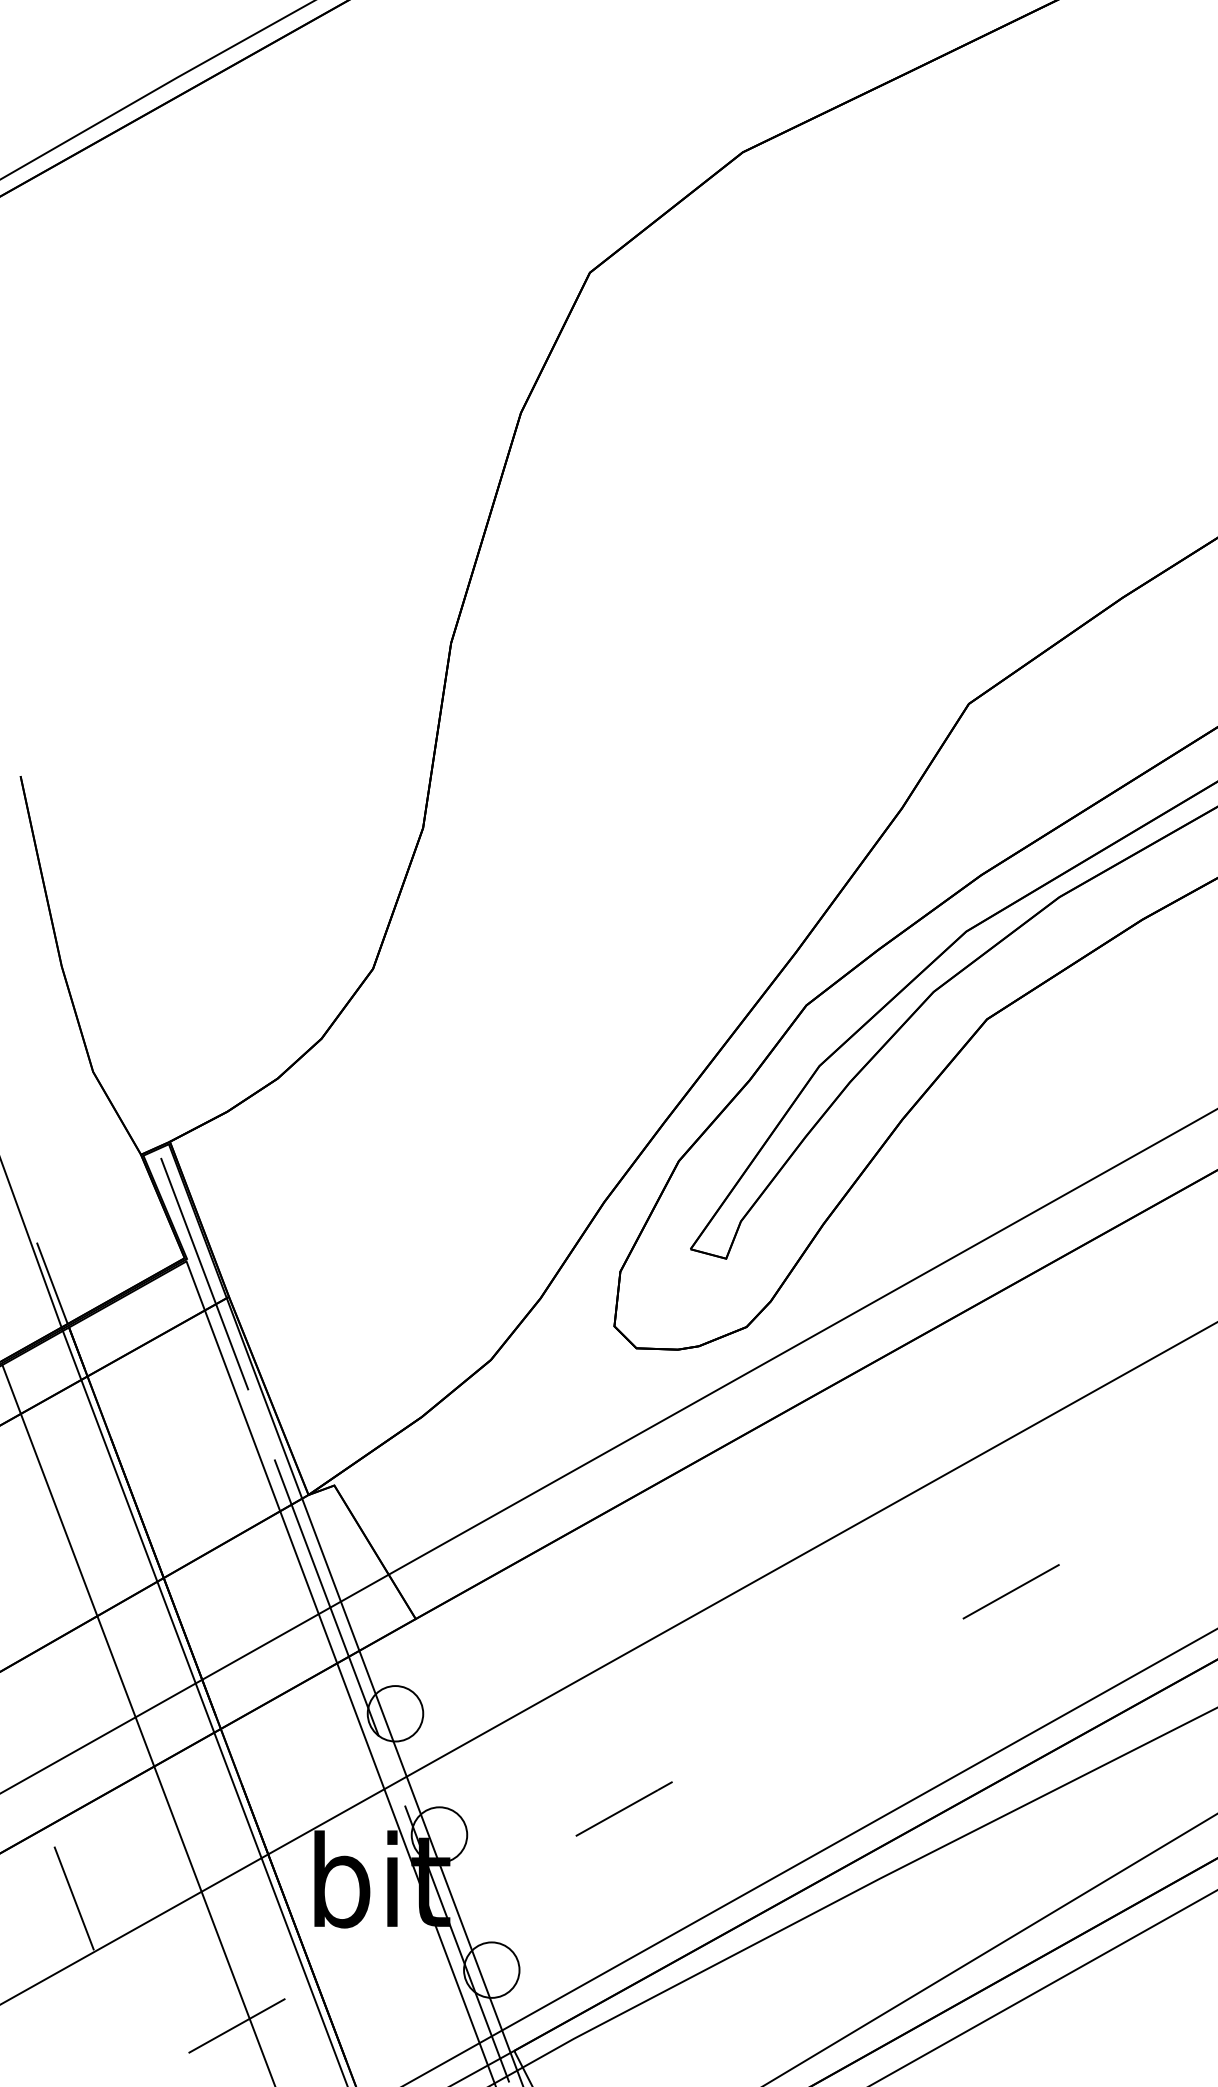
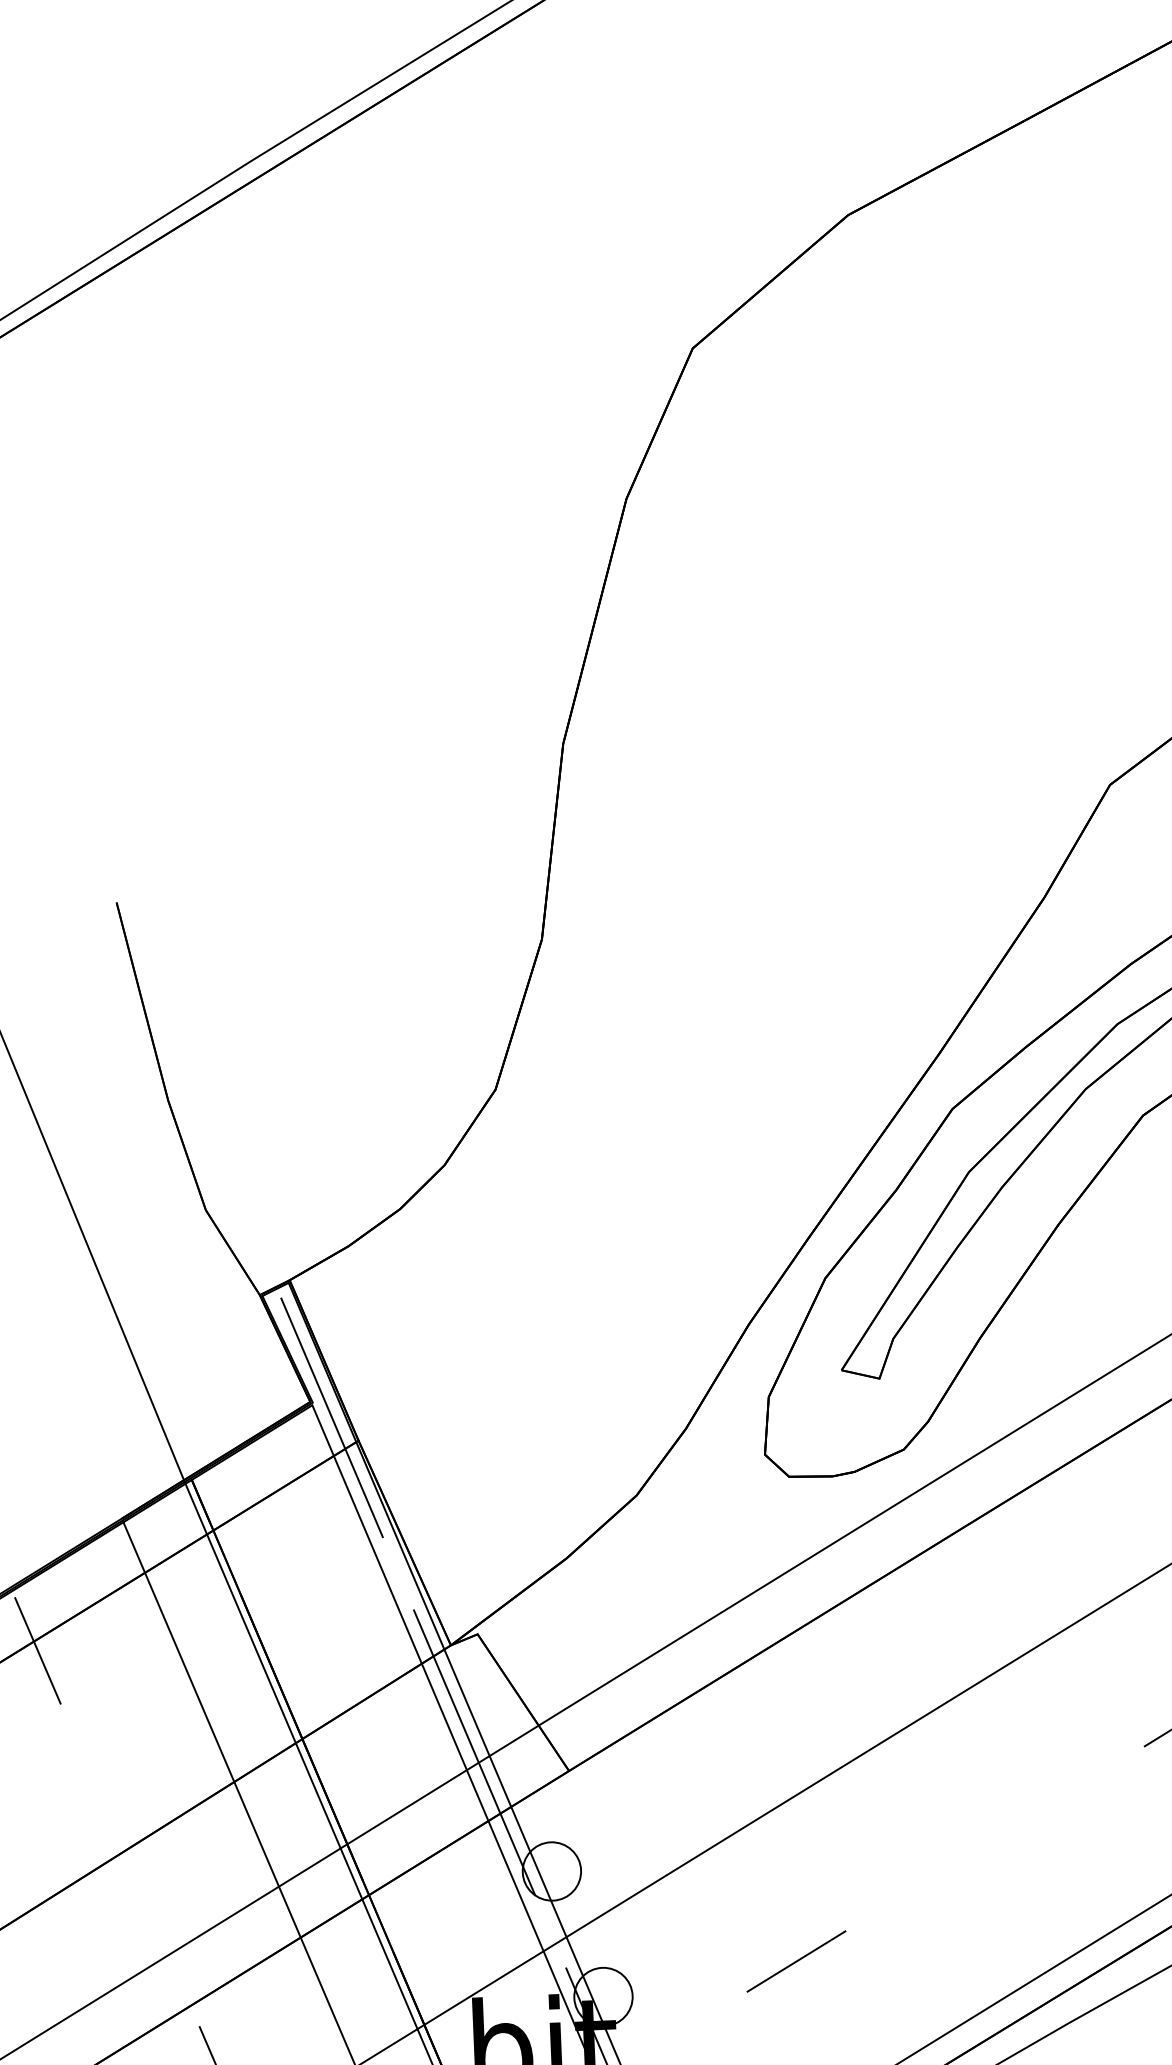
line: (51, 1283) -> (171, 1434), removed

